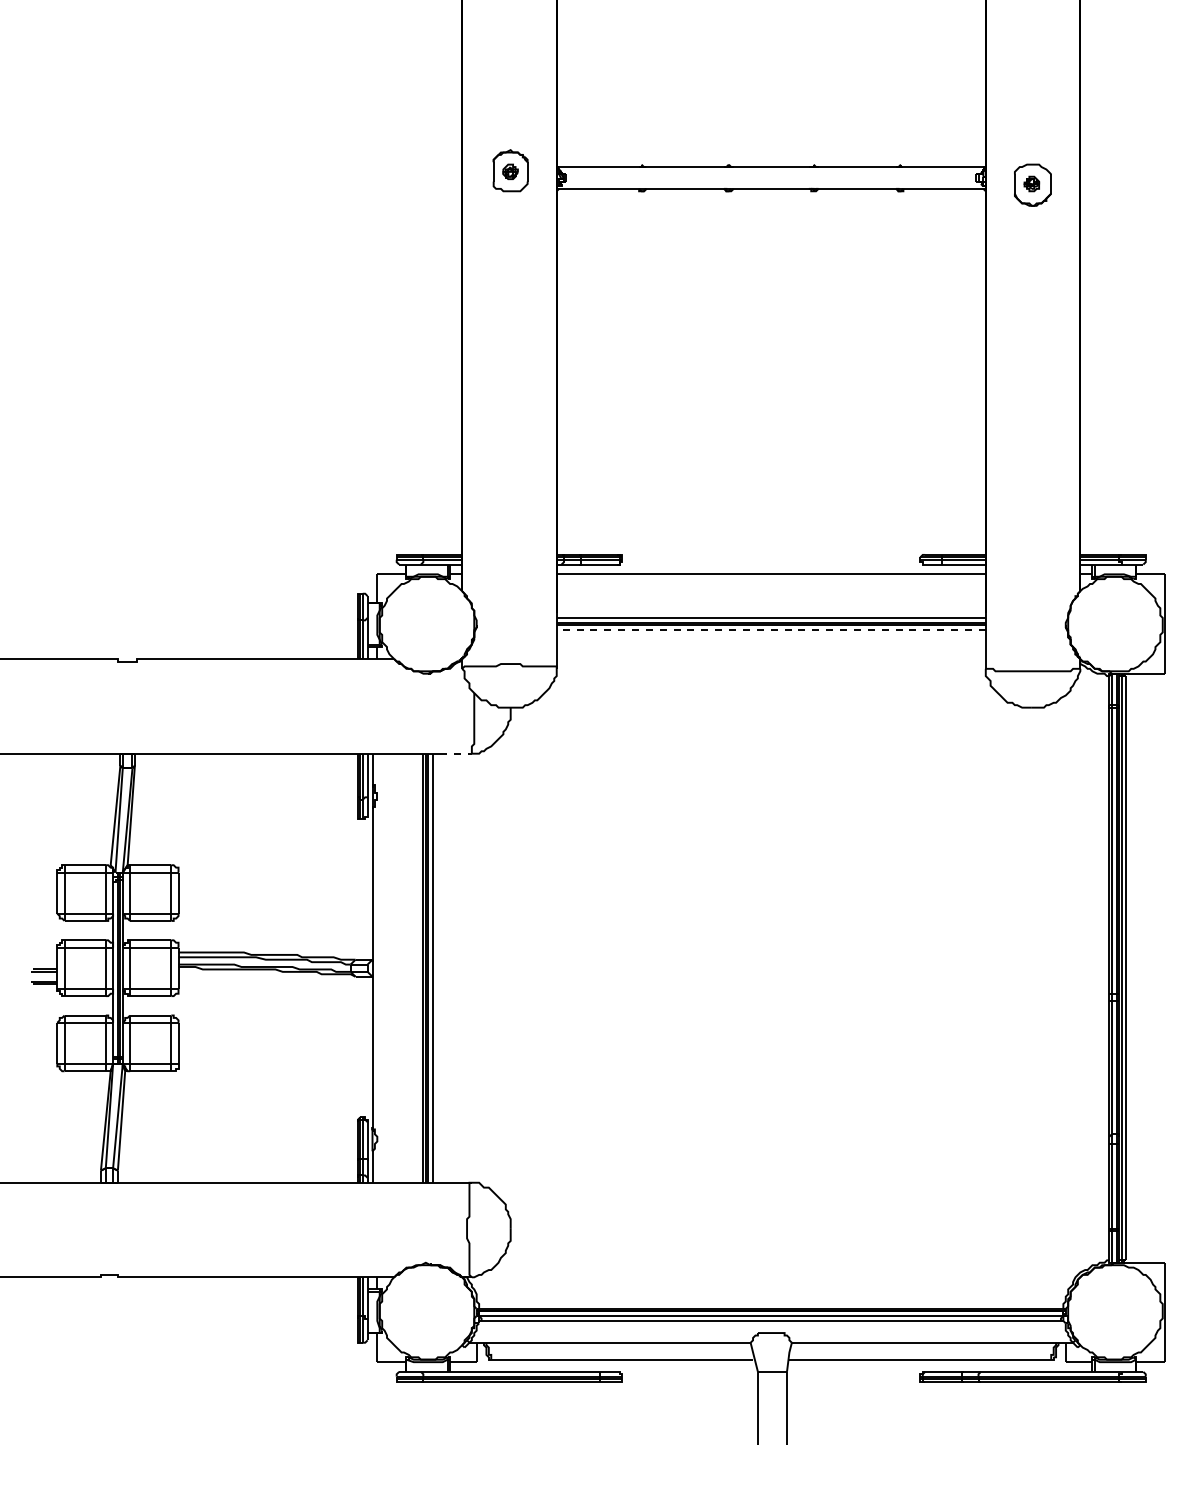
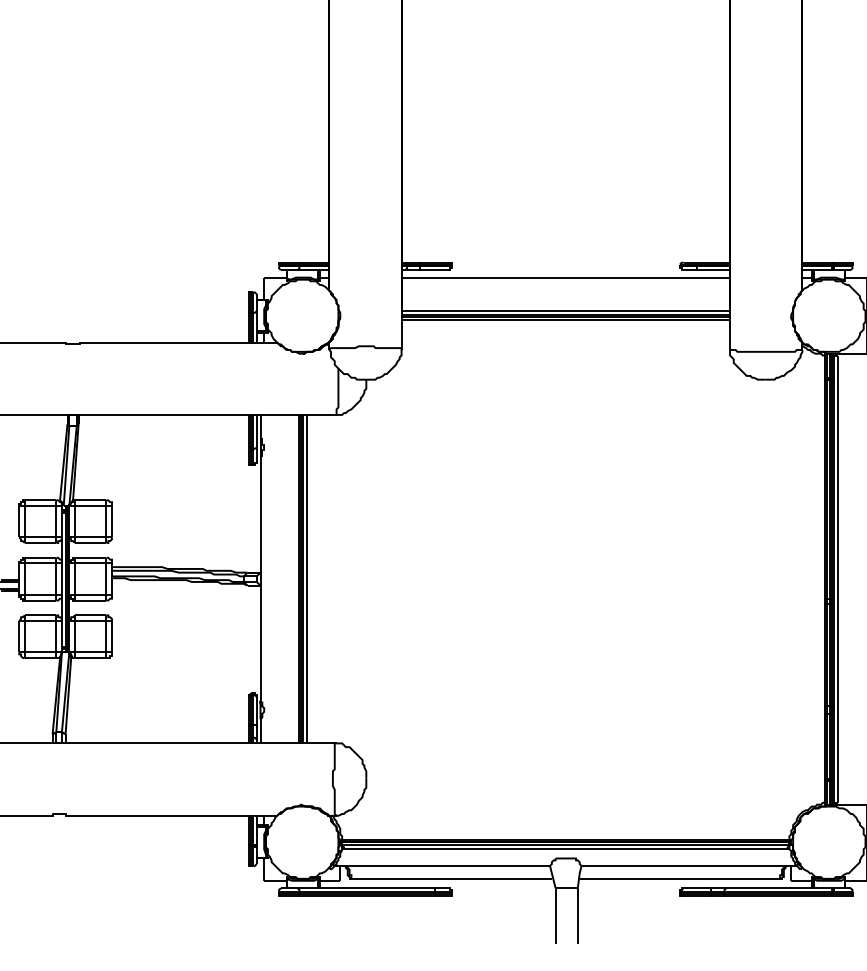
line: (771, 630) -> (565, 320), dashed -> solid
line: (456, 753) -> (324, 414), dashed -> solid

